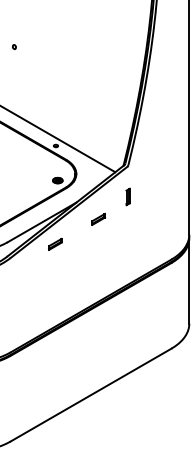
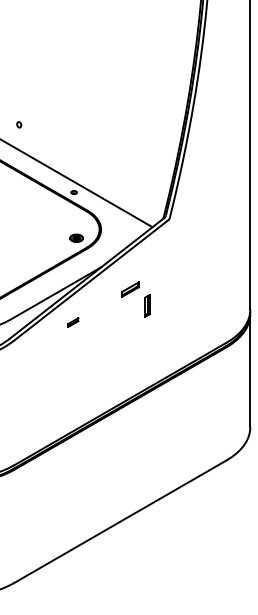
part: (14, 46) -> (19, 124), moved
part: (128, 196) -> (147, 305), moved
part: (55, 244) -> (73, 322), size x0.6

